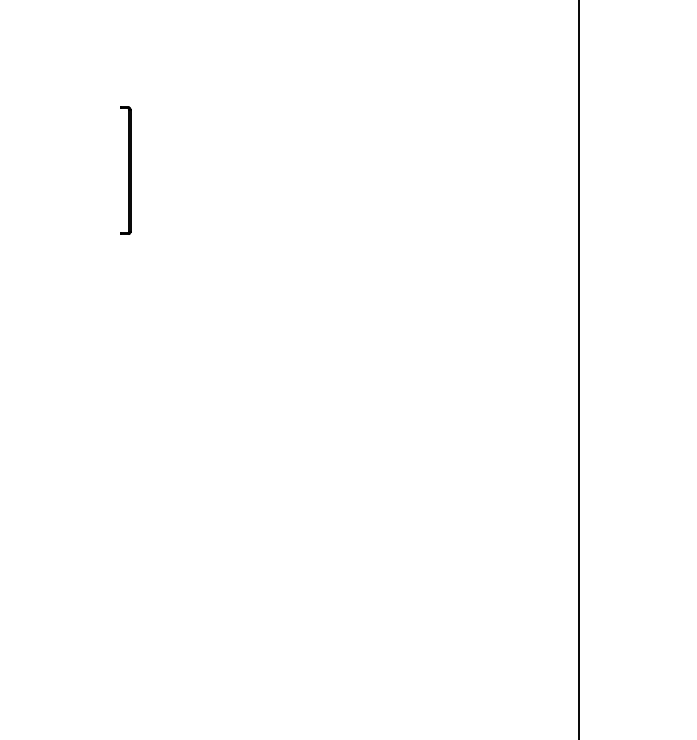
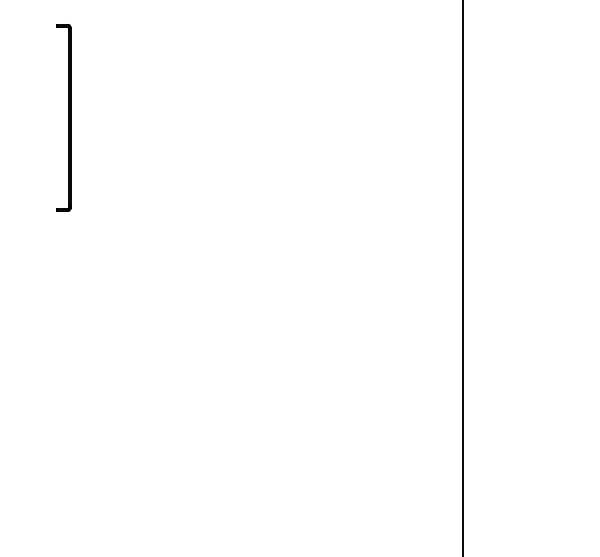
part: (125, 170) -> (63, 117), size x1.67

